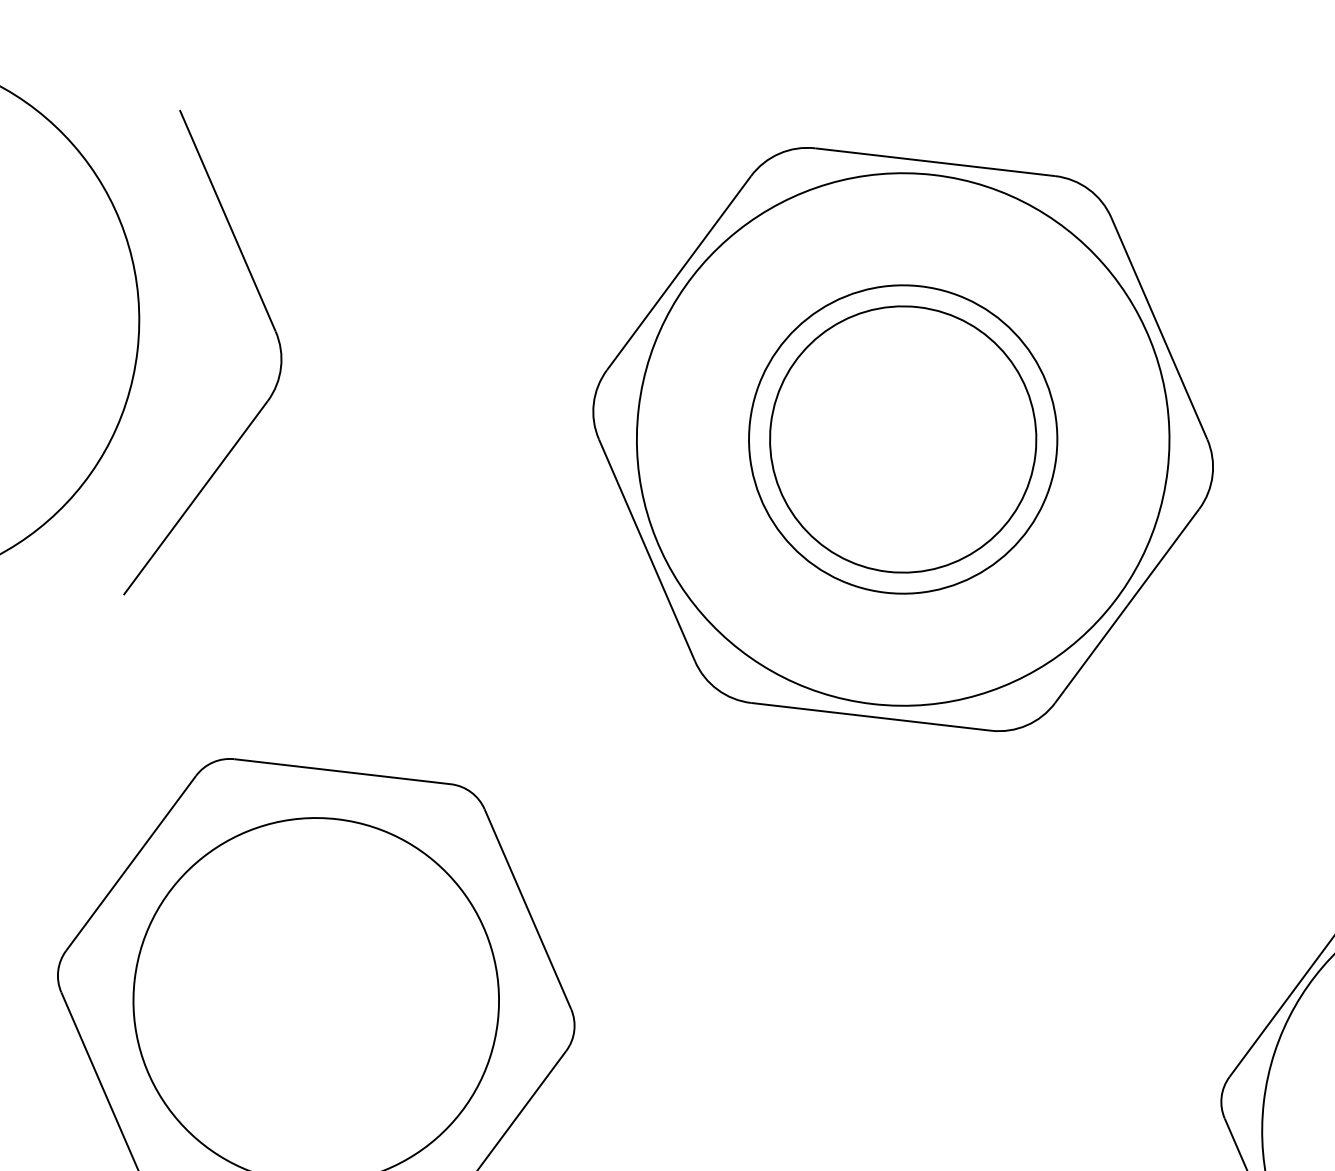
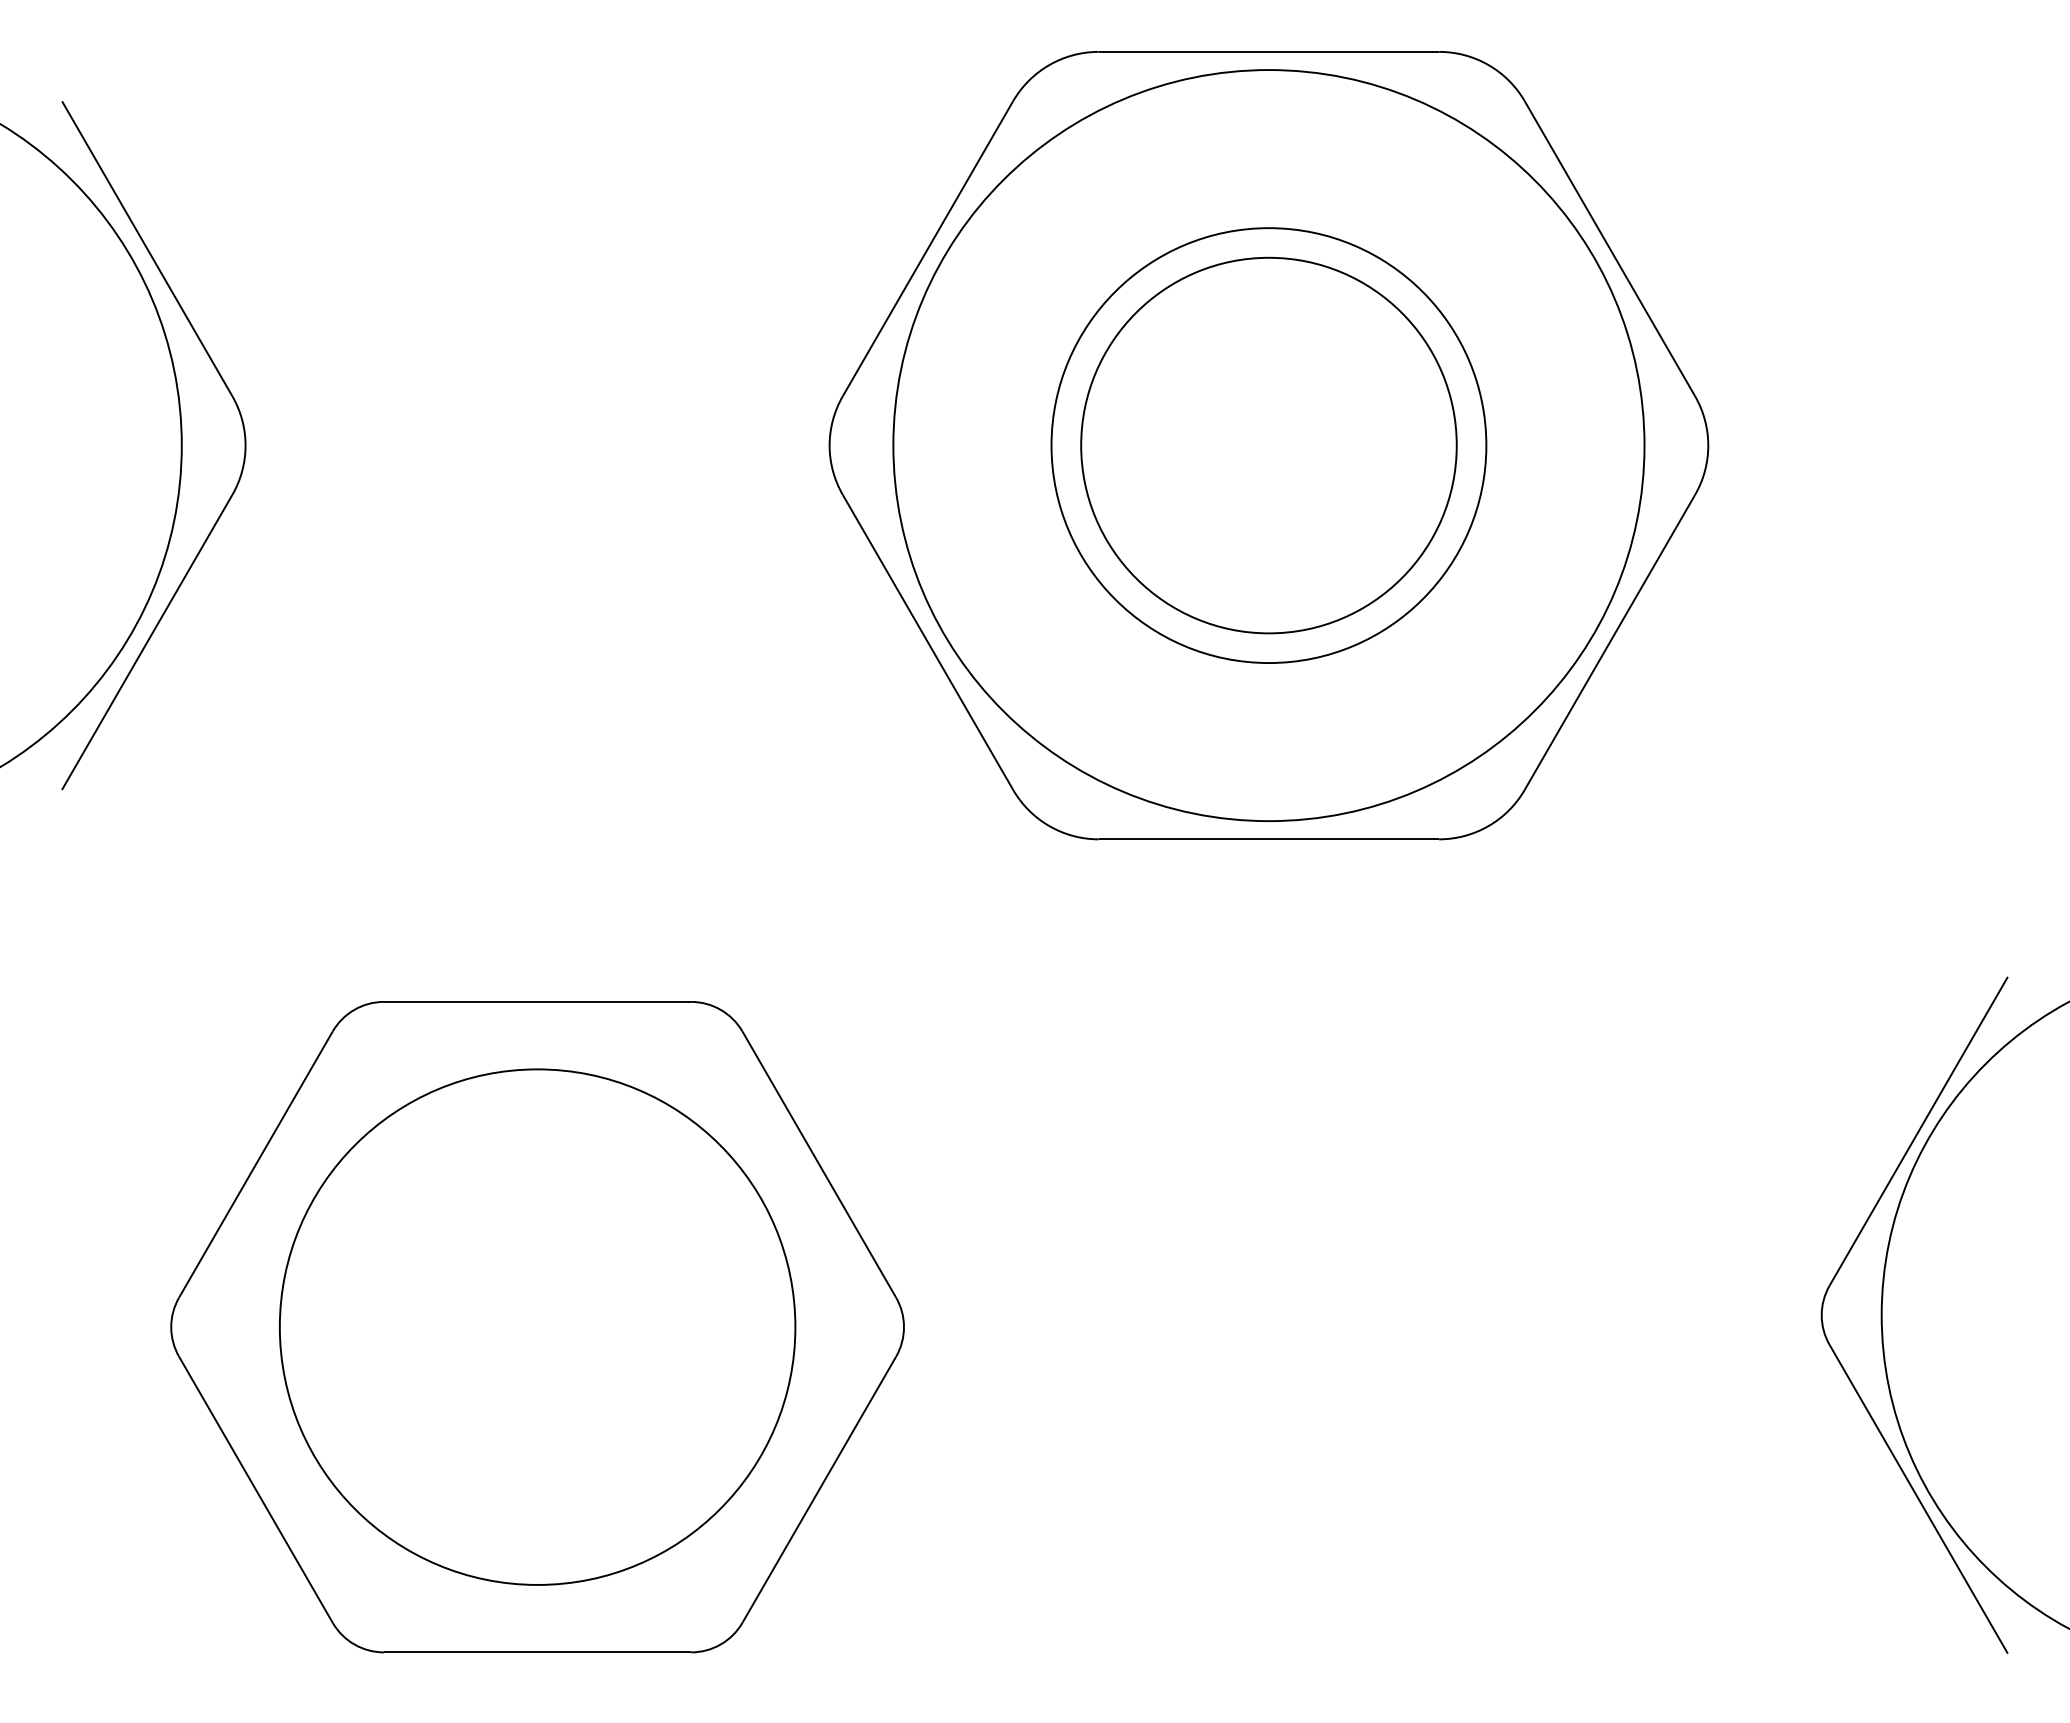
part: (280, 358) -> (243, 433), moved

